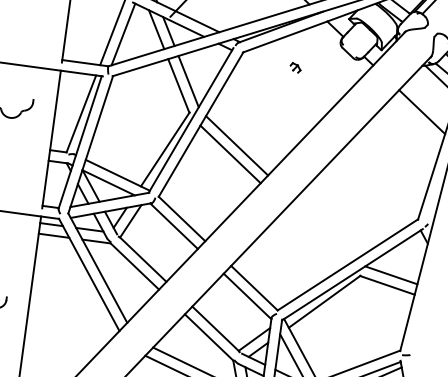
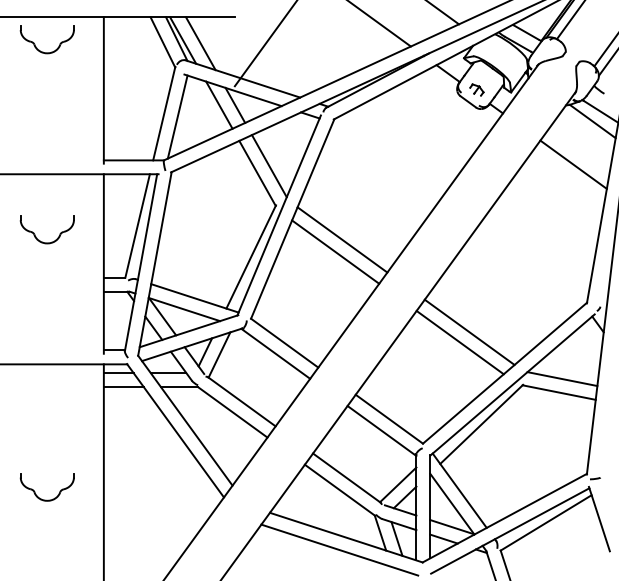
part: (295, 67) -> (476, 89), moved
line: (325, 229) -> (469, 331), added
line: (316, 236) -> (459, 342), added

